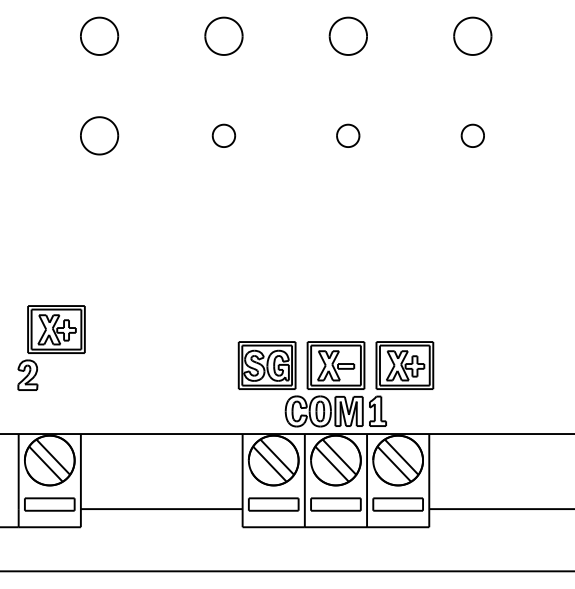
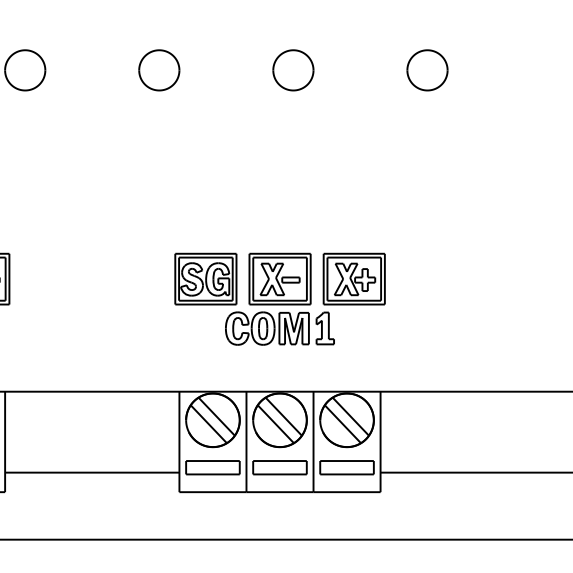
part: (223, 135) -> (158, 69), size x1.67
part: (347, 135) -> (292, 69), size x1.67
part: (472, 135) -> (427, 69), size x1.67
part: (335, 384) -> (279, 299), moved

